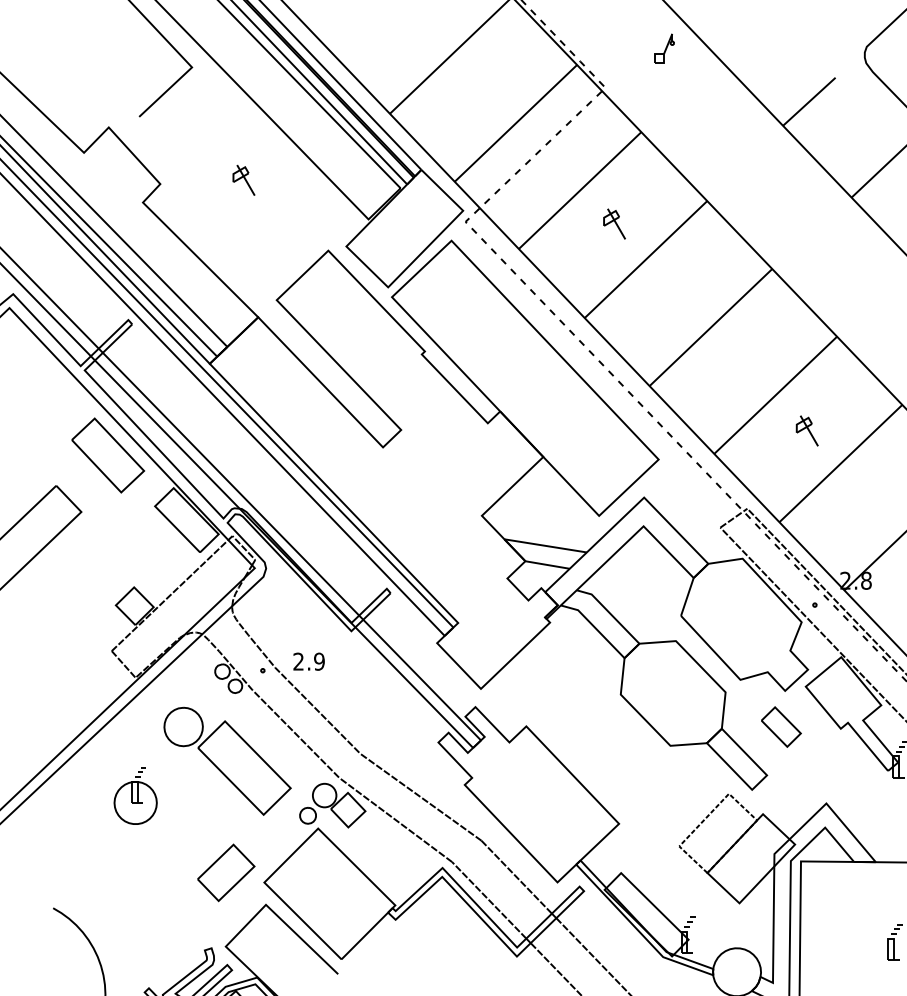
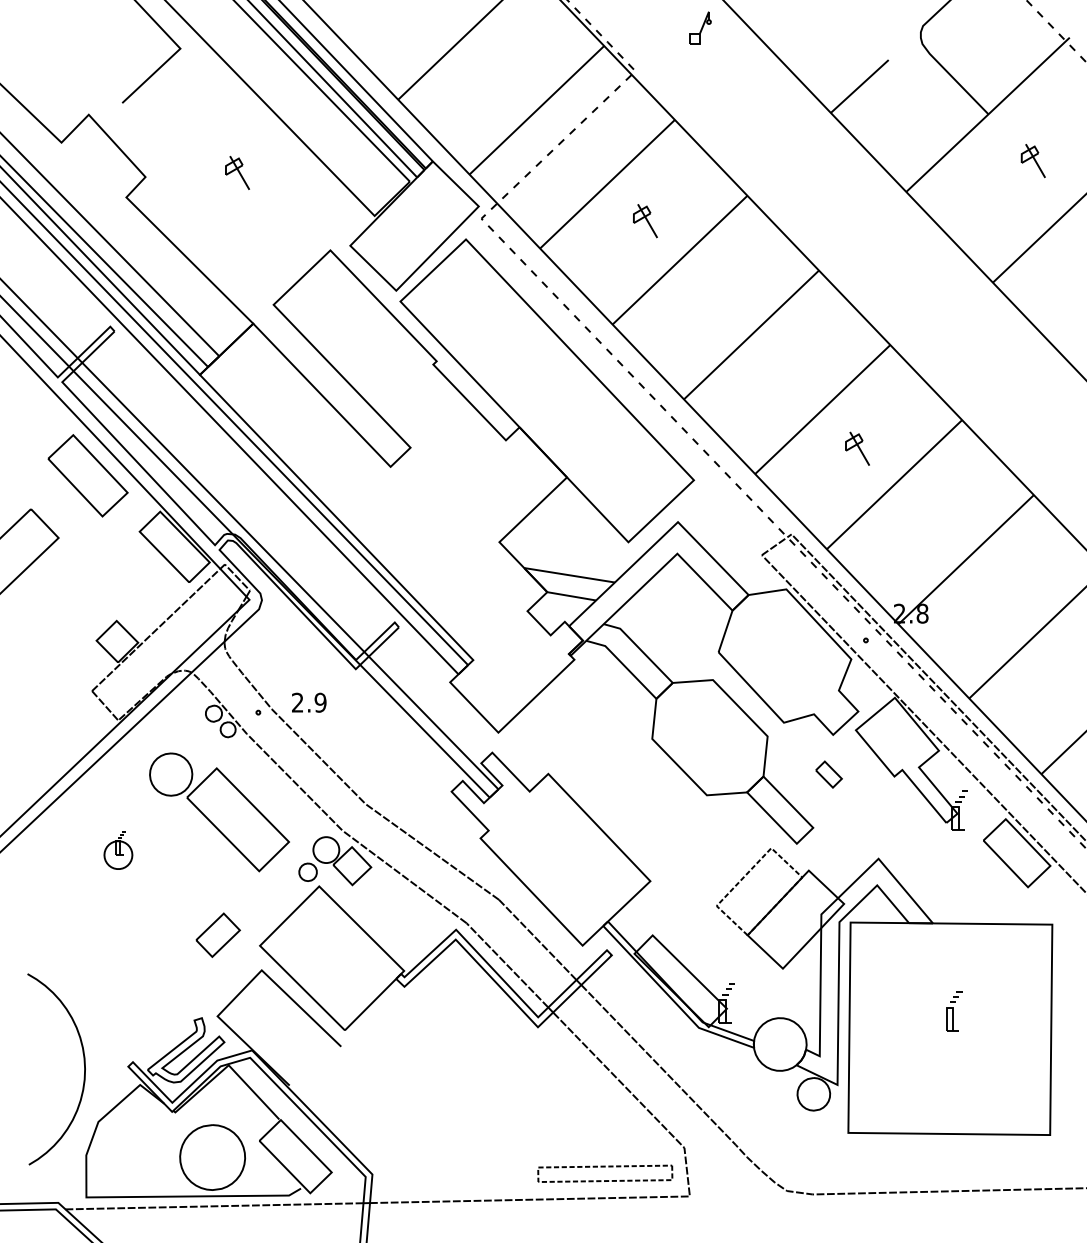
part: (780, 726) -> (828, 774), size x0.6
part: (135, 795) -> (118, 850), size x0.6
part: (226, 873) -> (218, 935), size x0.7

